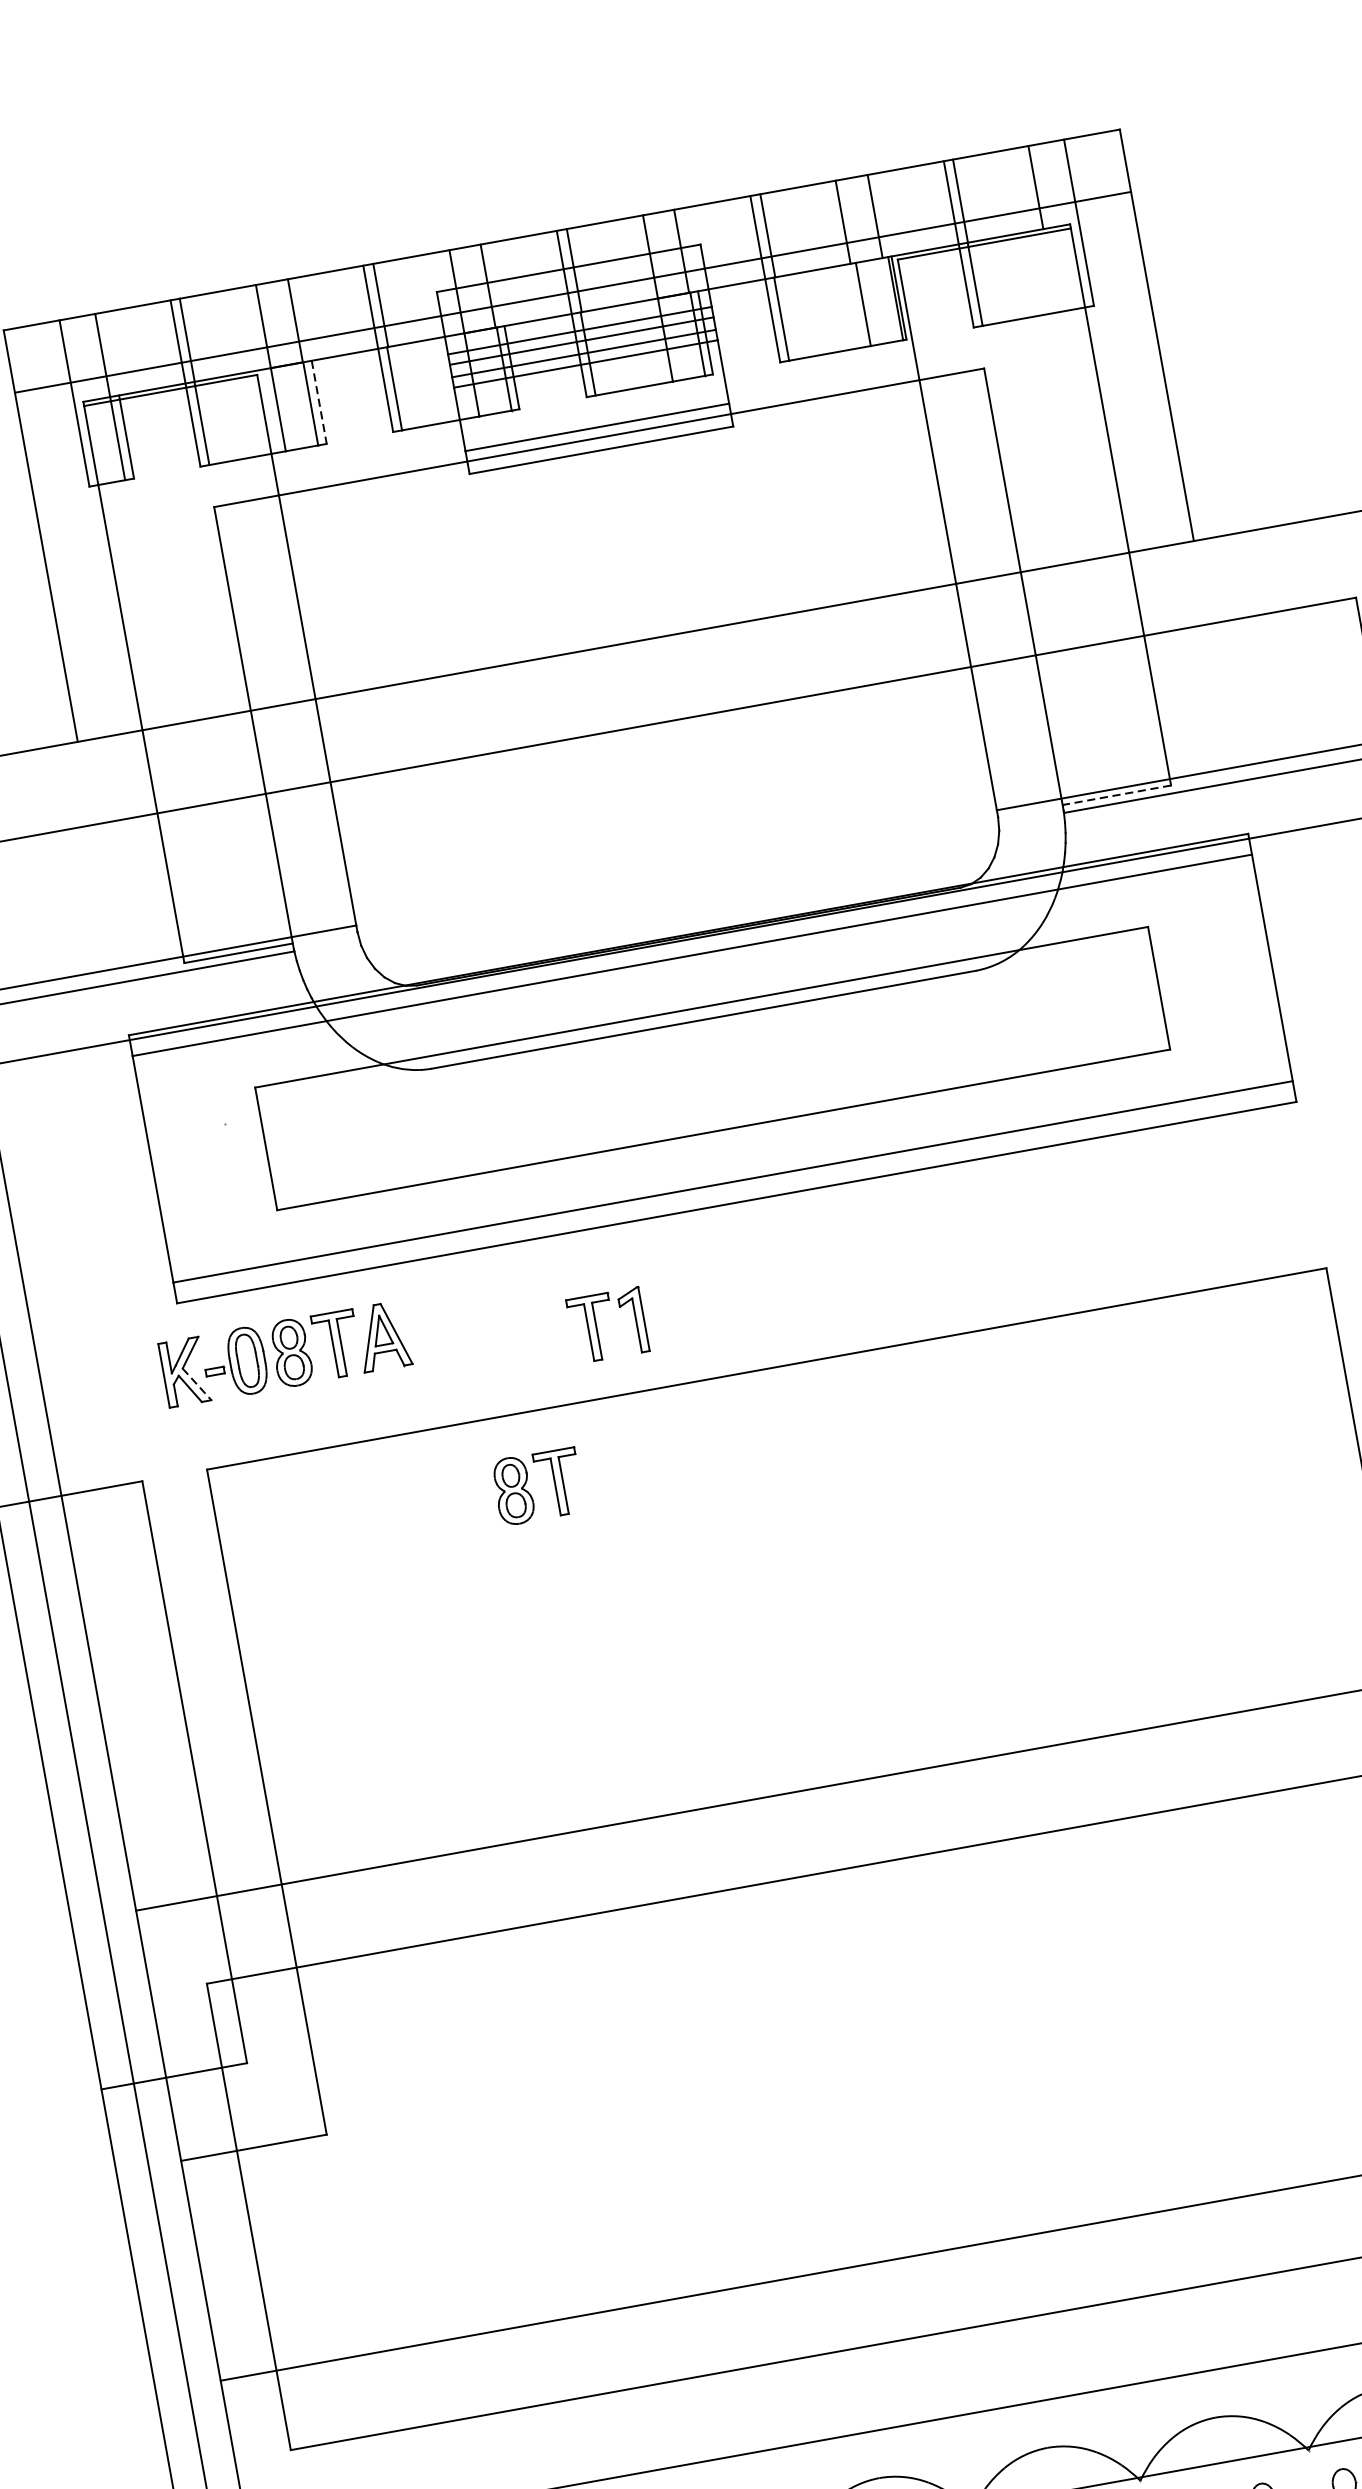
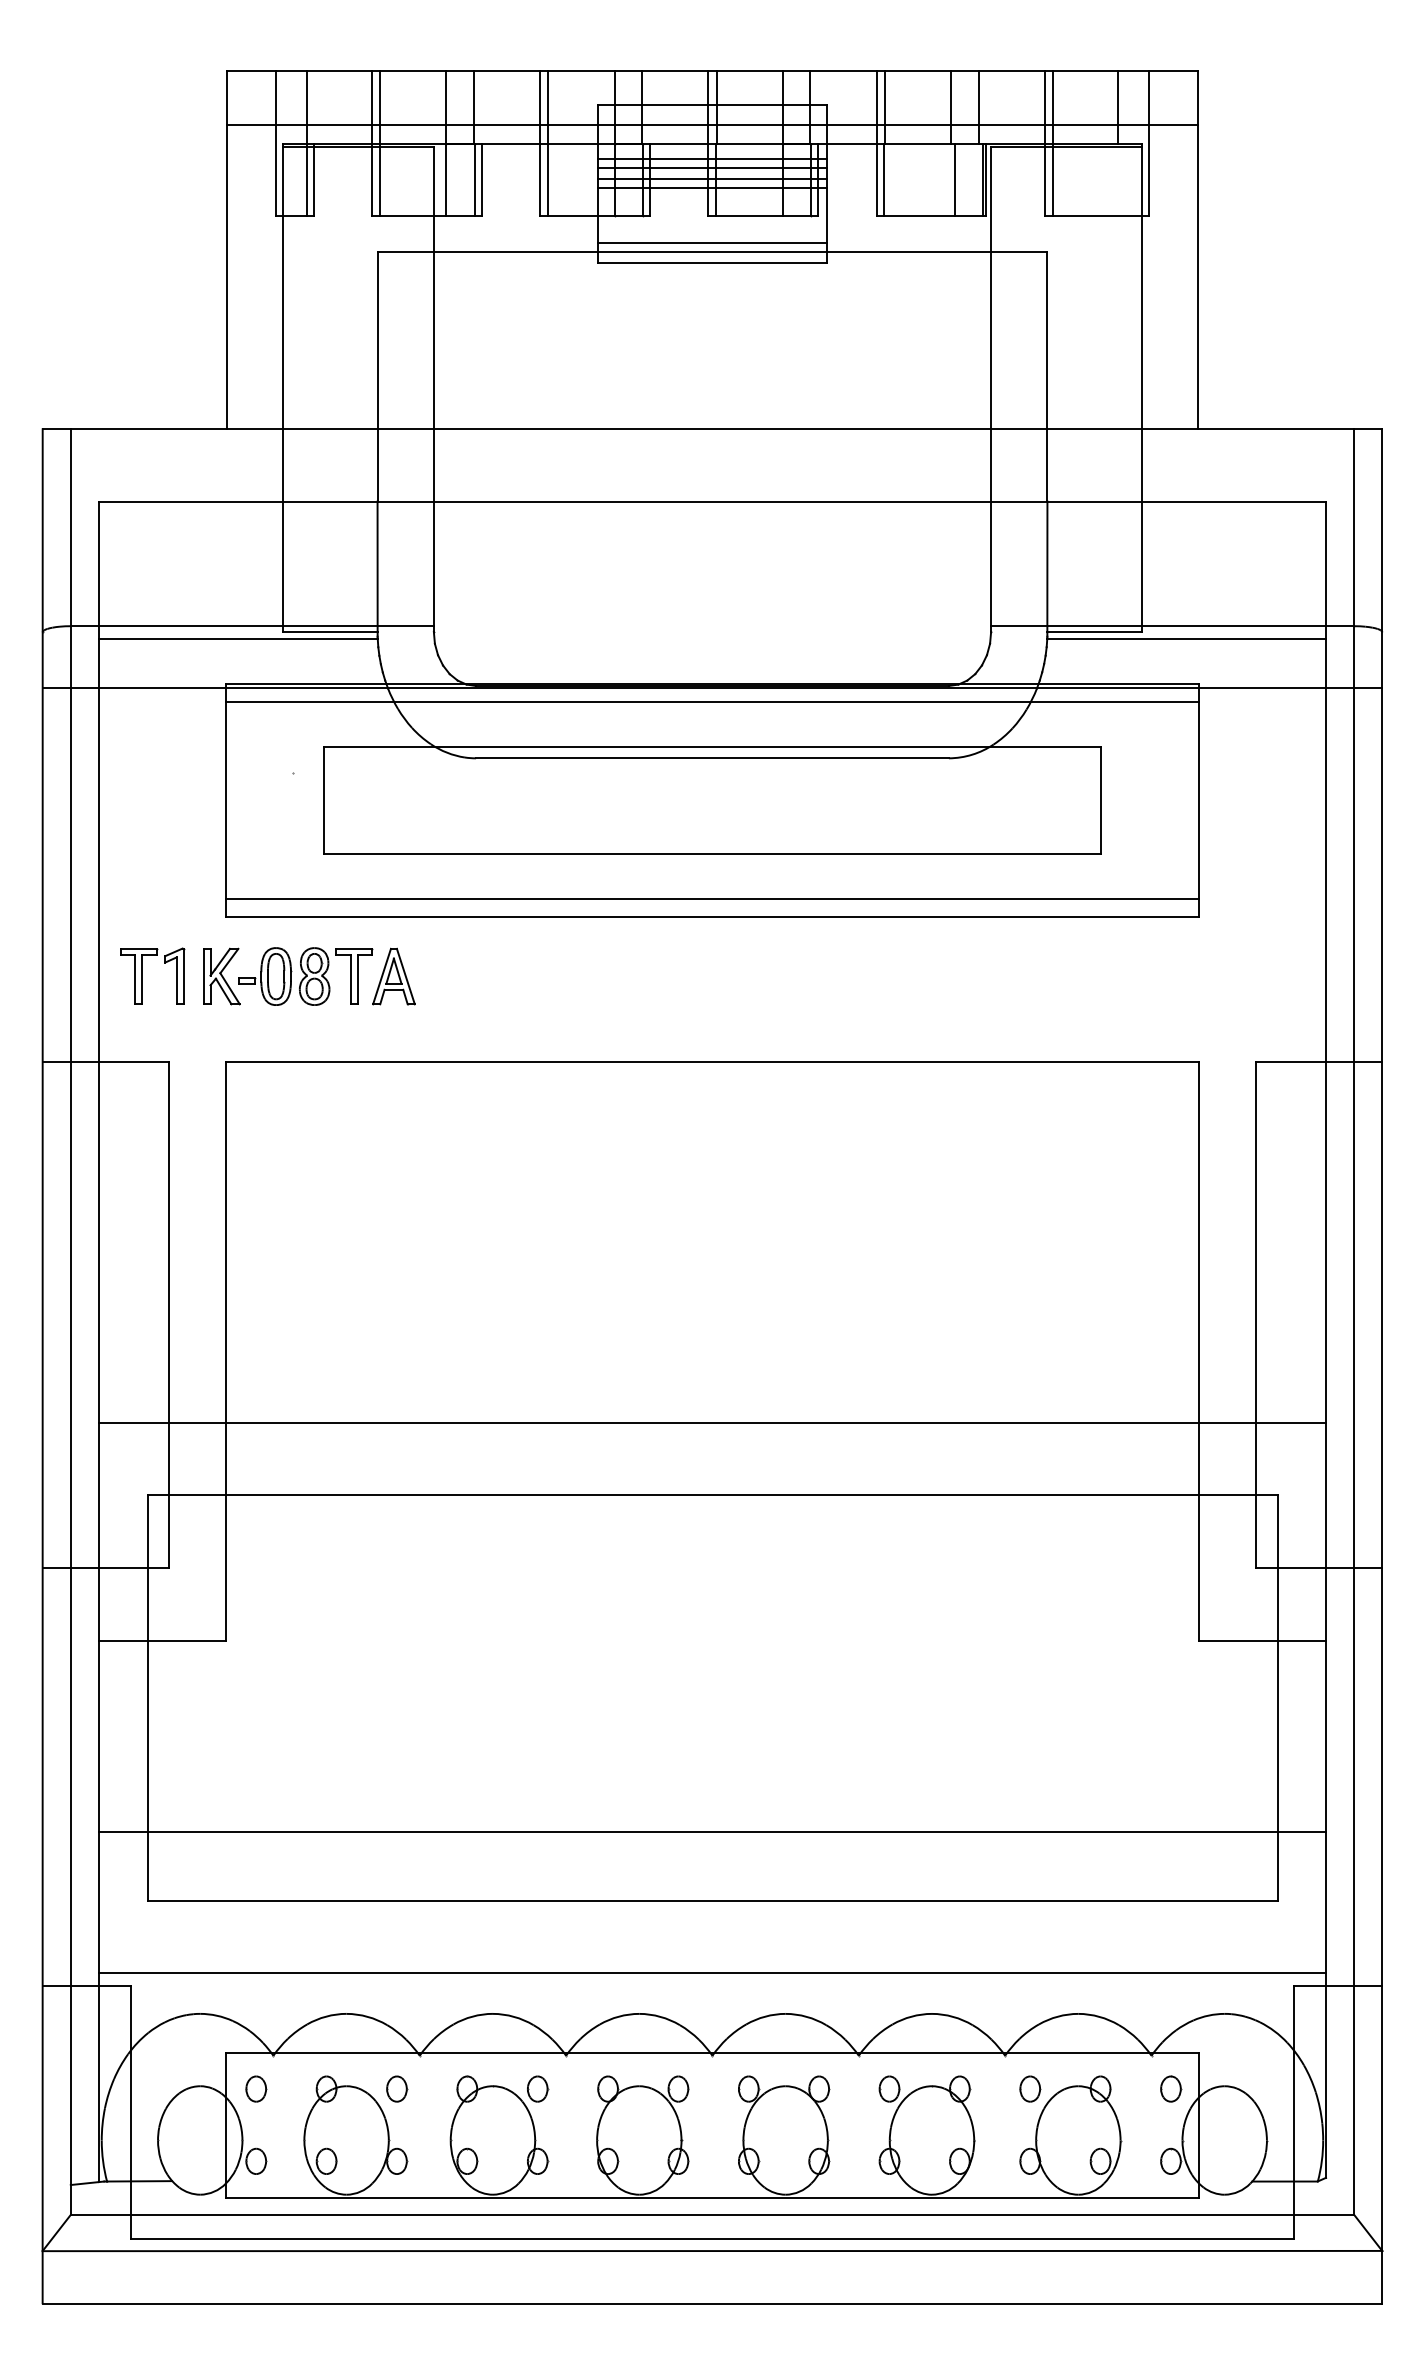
line: (318, 403) -> (481, 180), dashed -> solid
line: (1116, 794) -> (1094, 631), dashed -> solid
part: (596, 1326) -> (142, 975), moved
line: (197, 1385) -> (230, 989), dashed -> solid
part: (530, 1493) -> (494, 1131), removed

